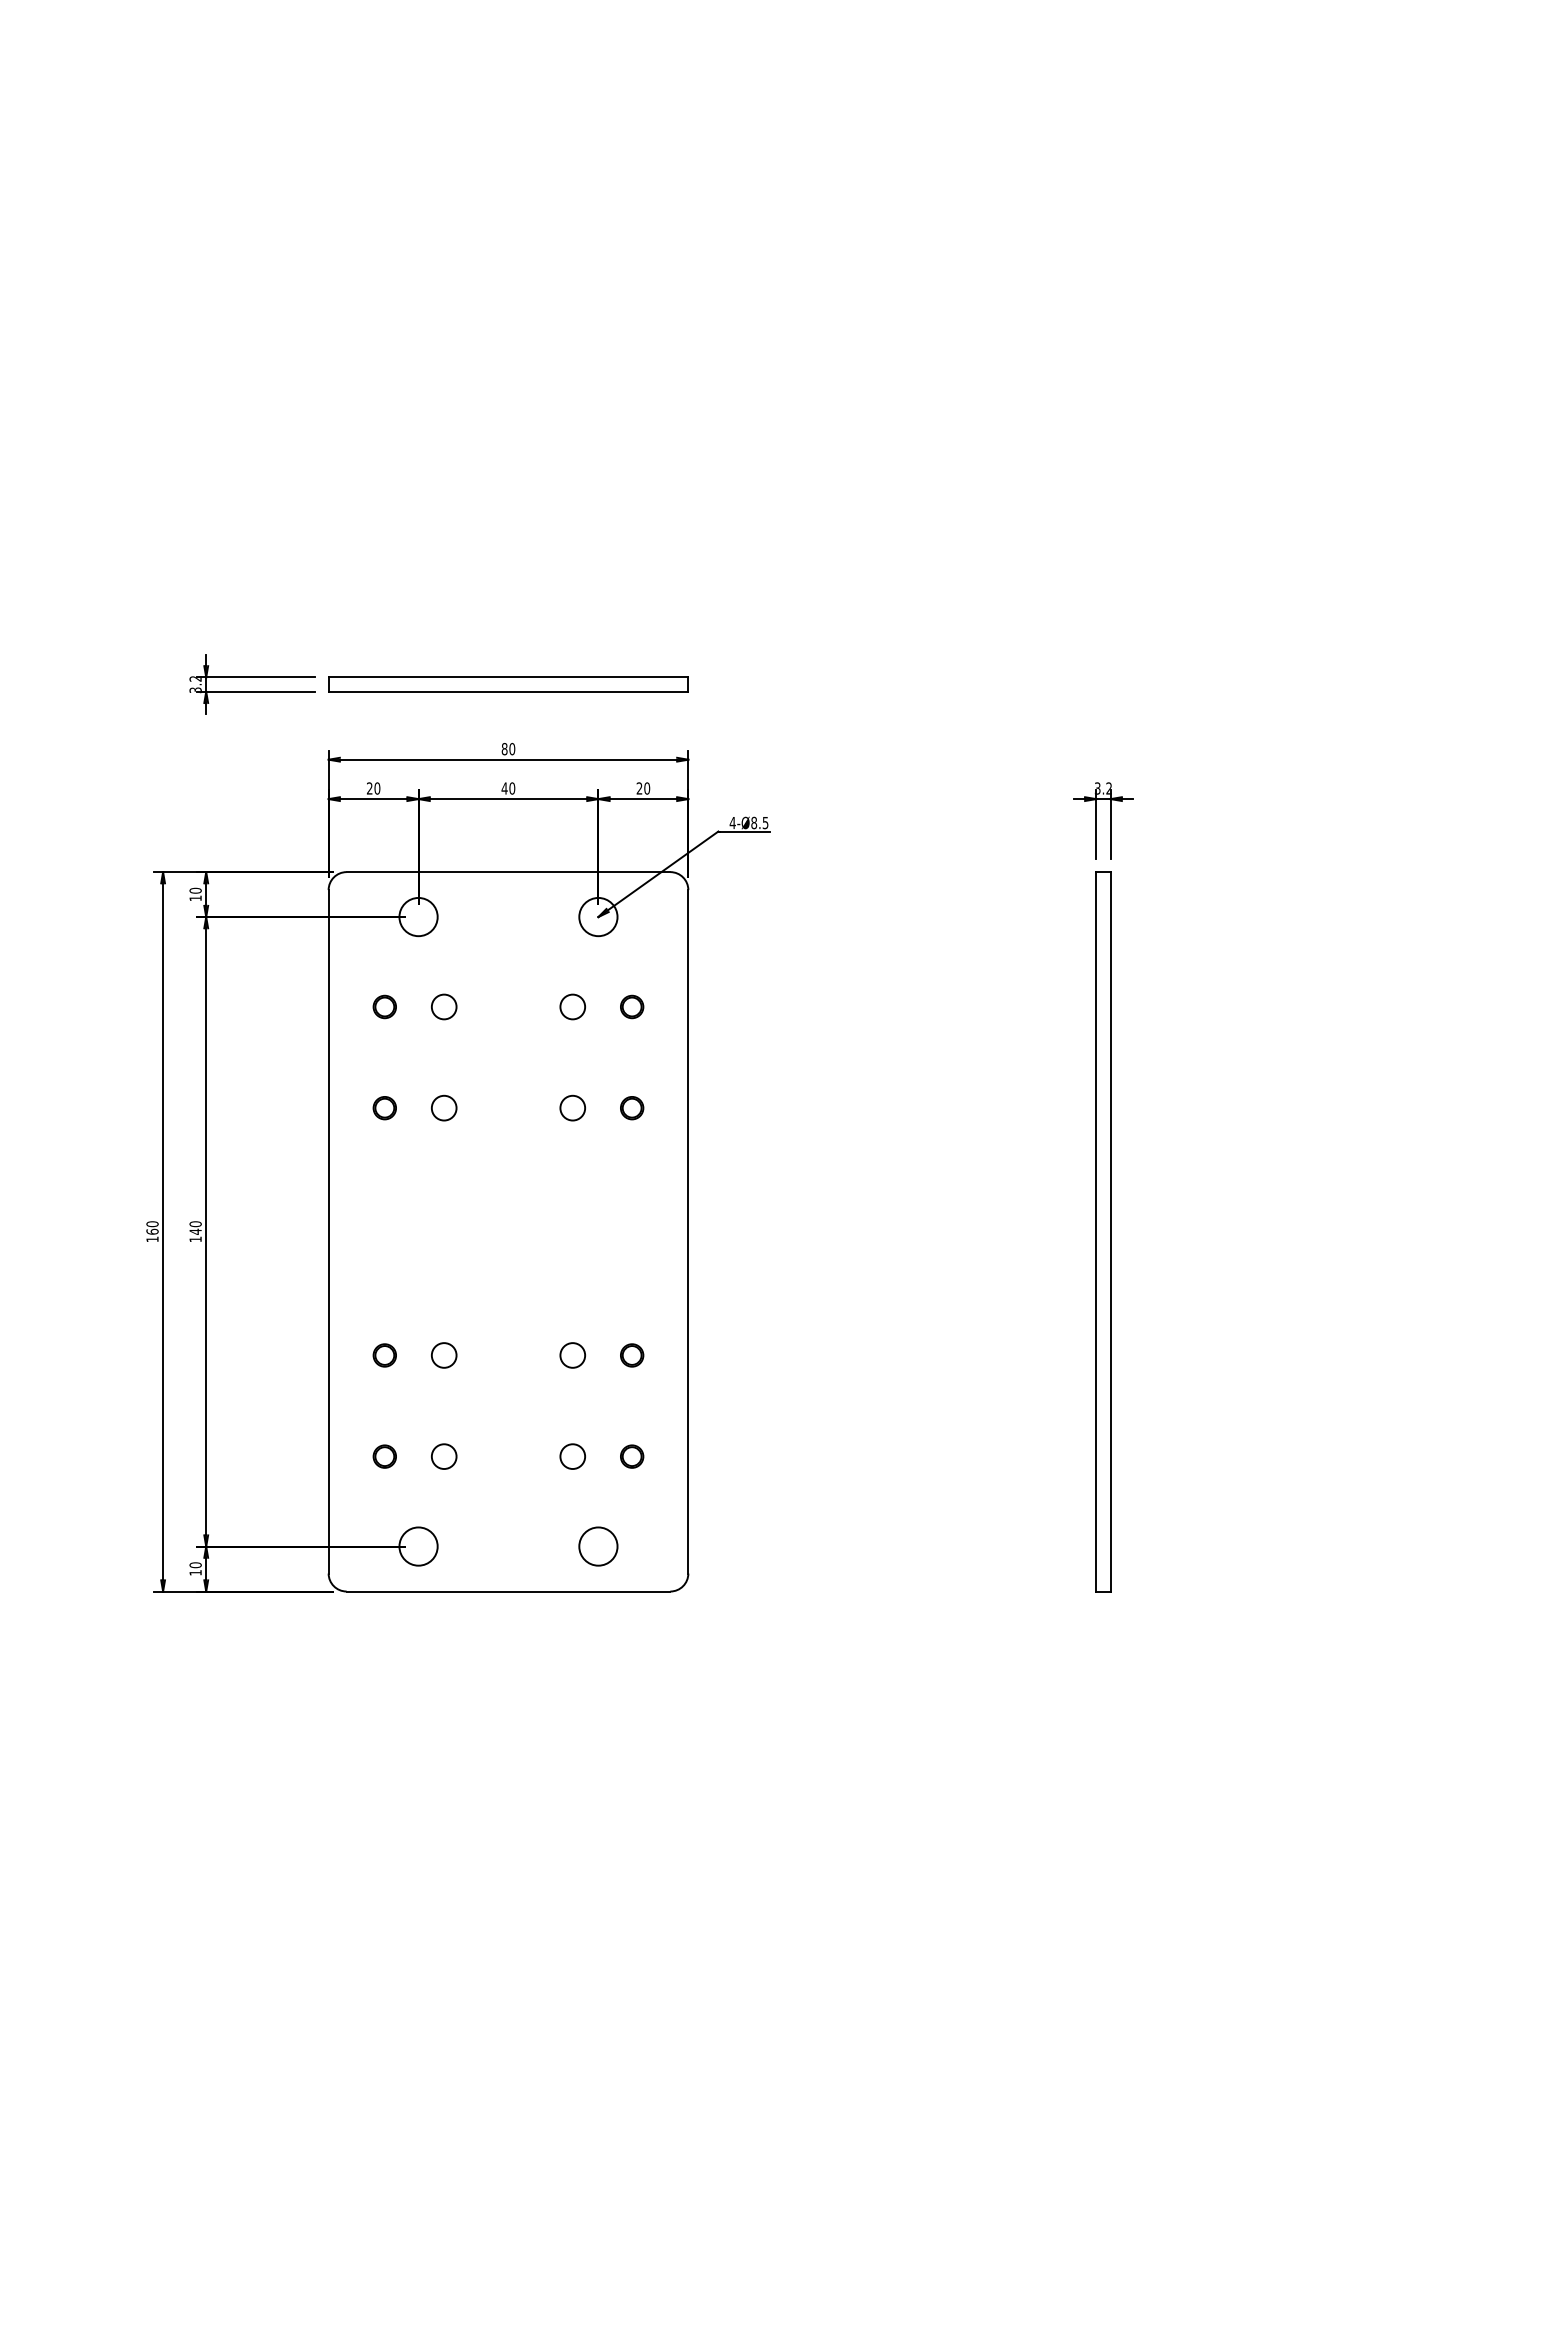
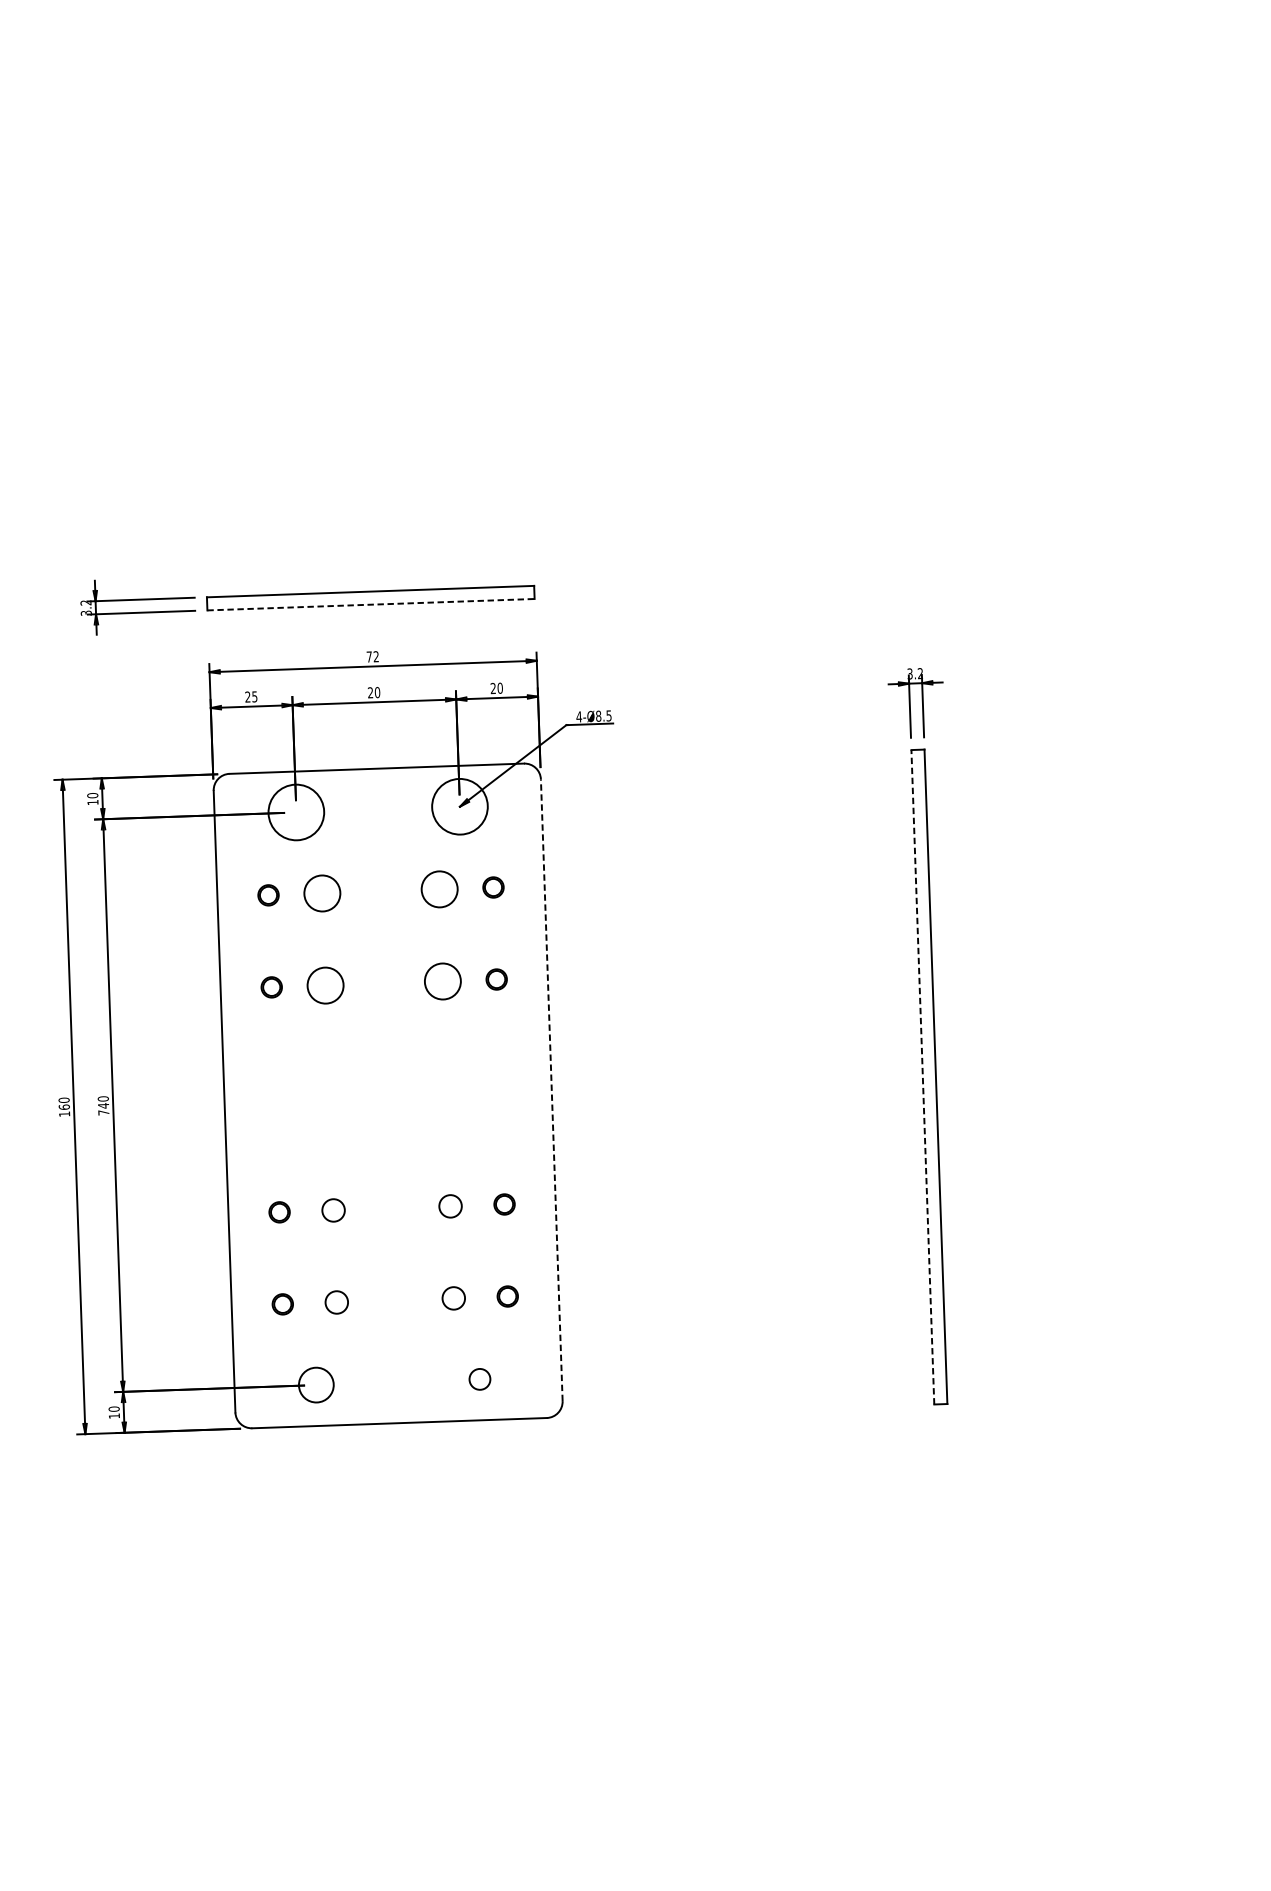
line: (508, 691) -> (371, 604), solid -> dashed
text: (508, 749) -> (372, 657), 80 -> 72
text: (377, 788) -> (254, 696), 20 -> 25
text: (504, 788) -> (370, 692), 40 -> 20
circle: (418, 916) -> (296, 811), size x1.6
circle: (598, 916) -> (460, 806), size x1.6
circle: (444, 1006) -> (322, 893), size x1.6
circle: (572, 1006) -> (439, 888), size x1.6
circle: (444, 1107) -> (326, 984), size x1.6
circle: (572, 1107) -> (442, 980), size x1.6
line: (688, 1231) -> (551, 1089), solid -> dashed
line: (1096, 1231) -> (923, 1076), solid -> dashed
text: (195, 1239) -> (103, 1112), 140 -> 740
circle: (598, 1546) -> (480, 1379), size x0.6

